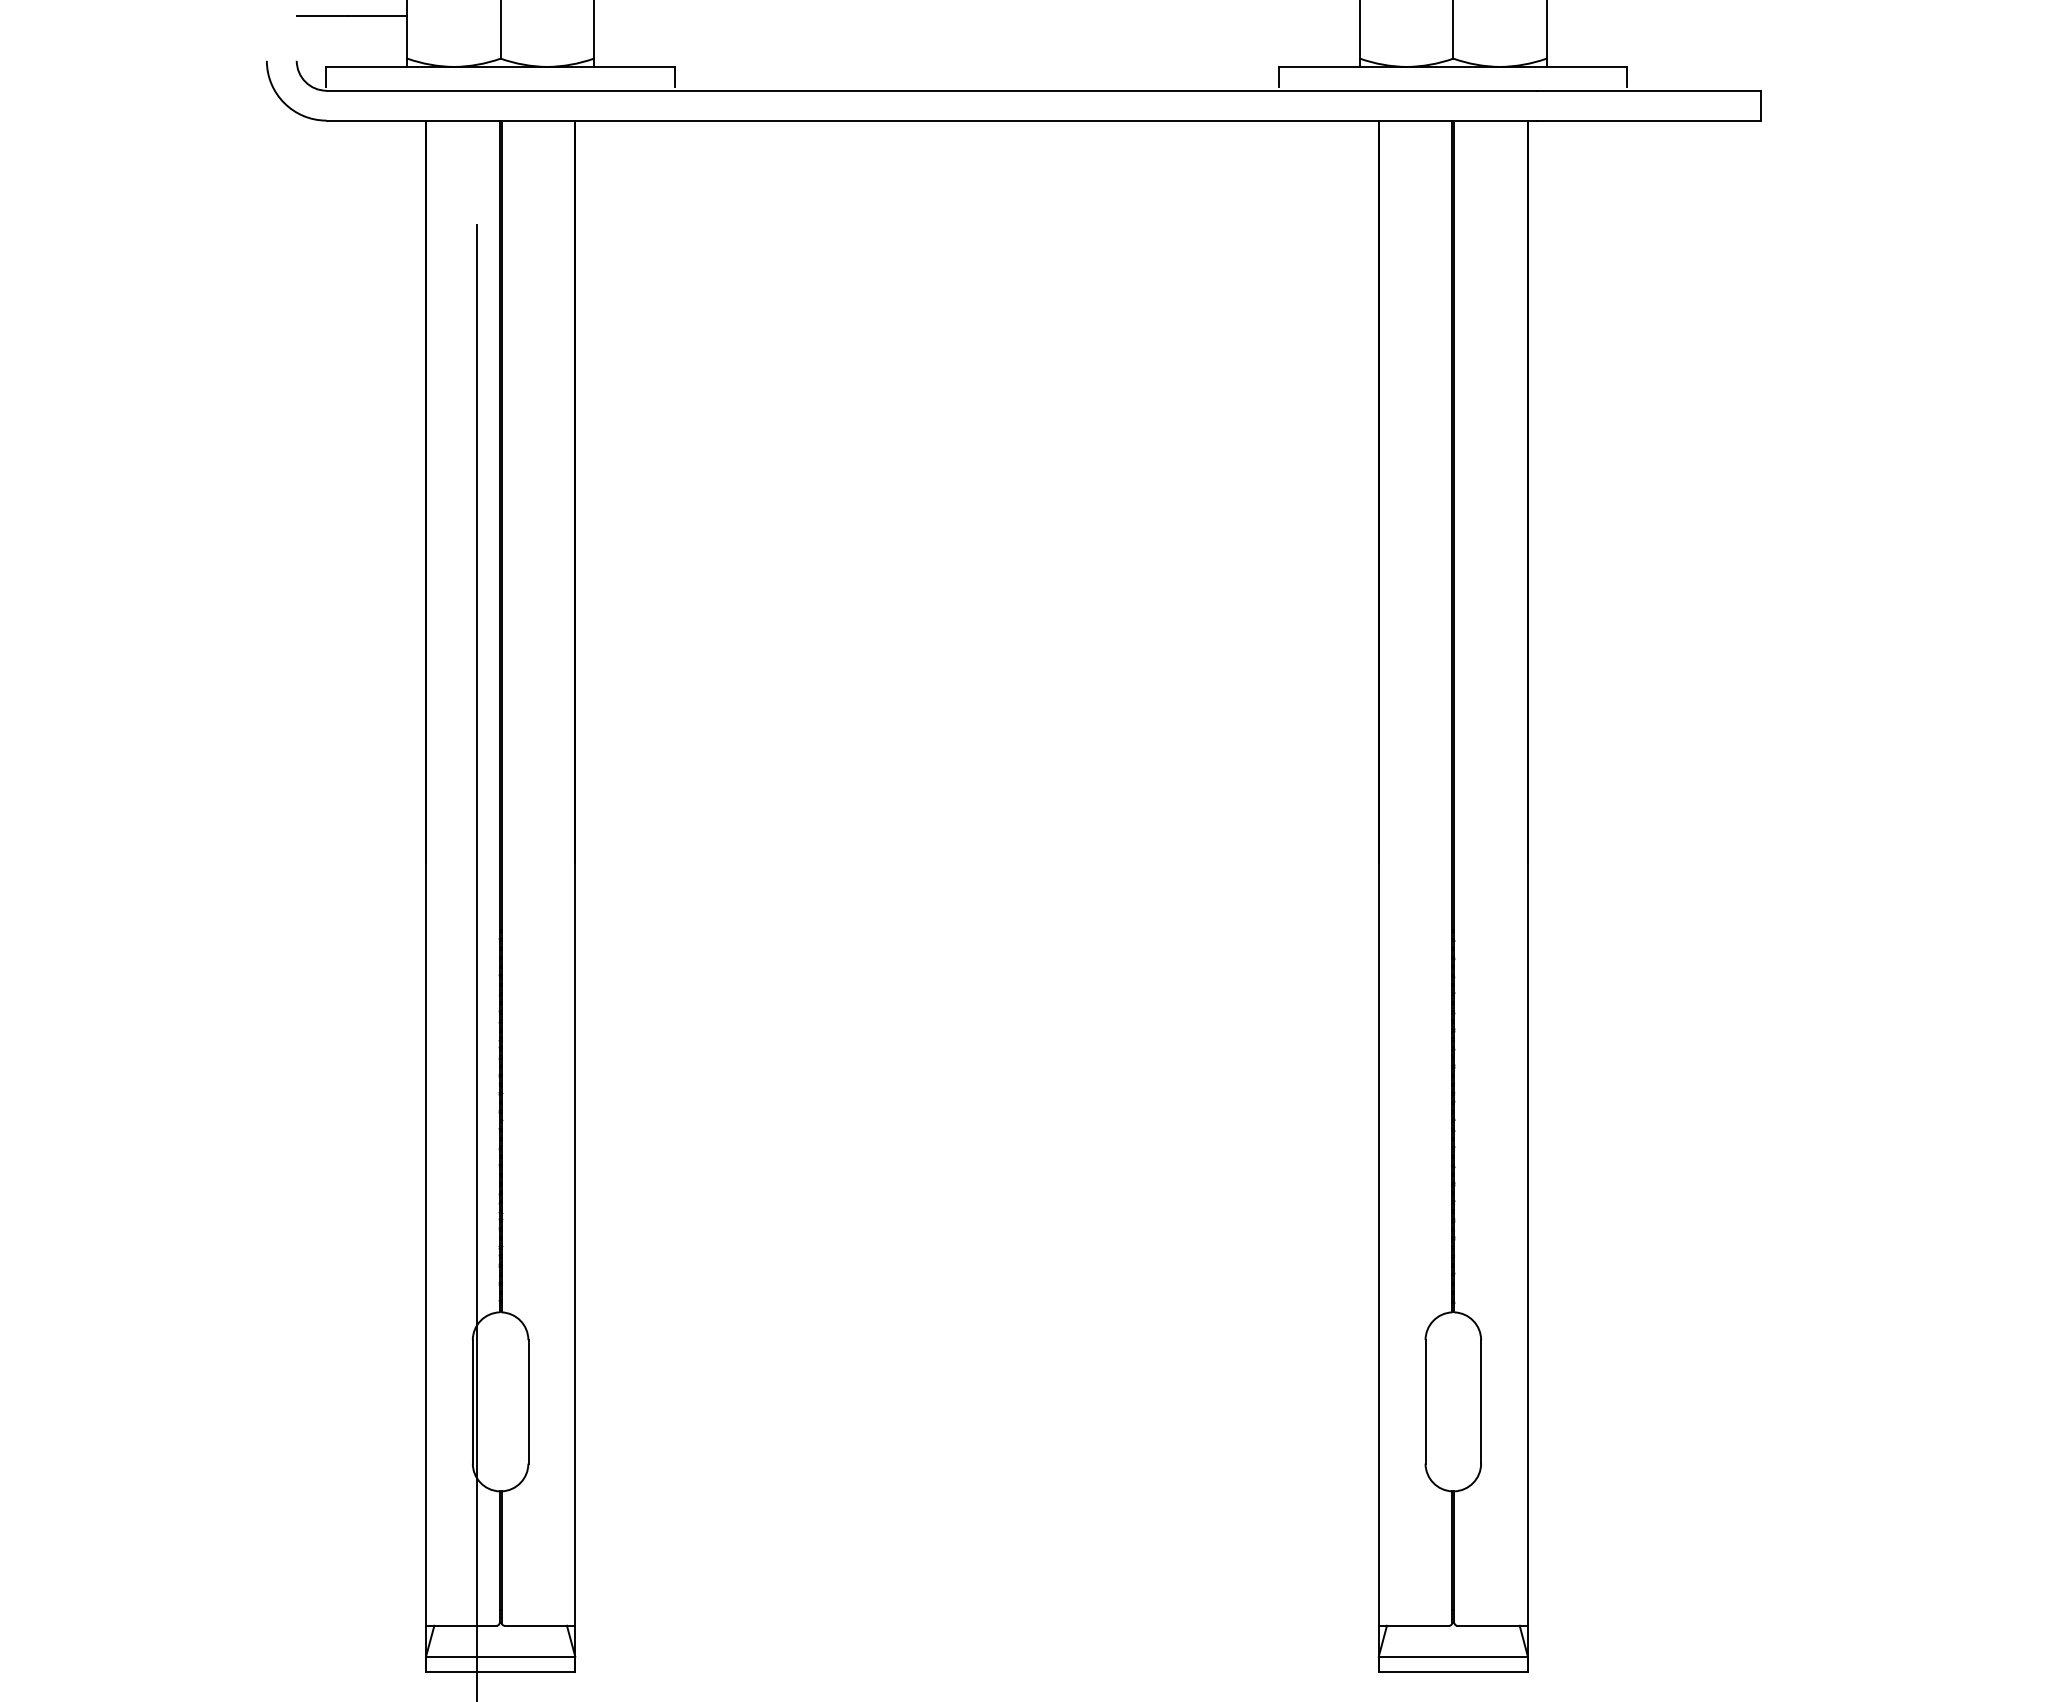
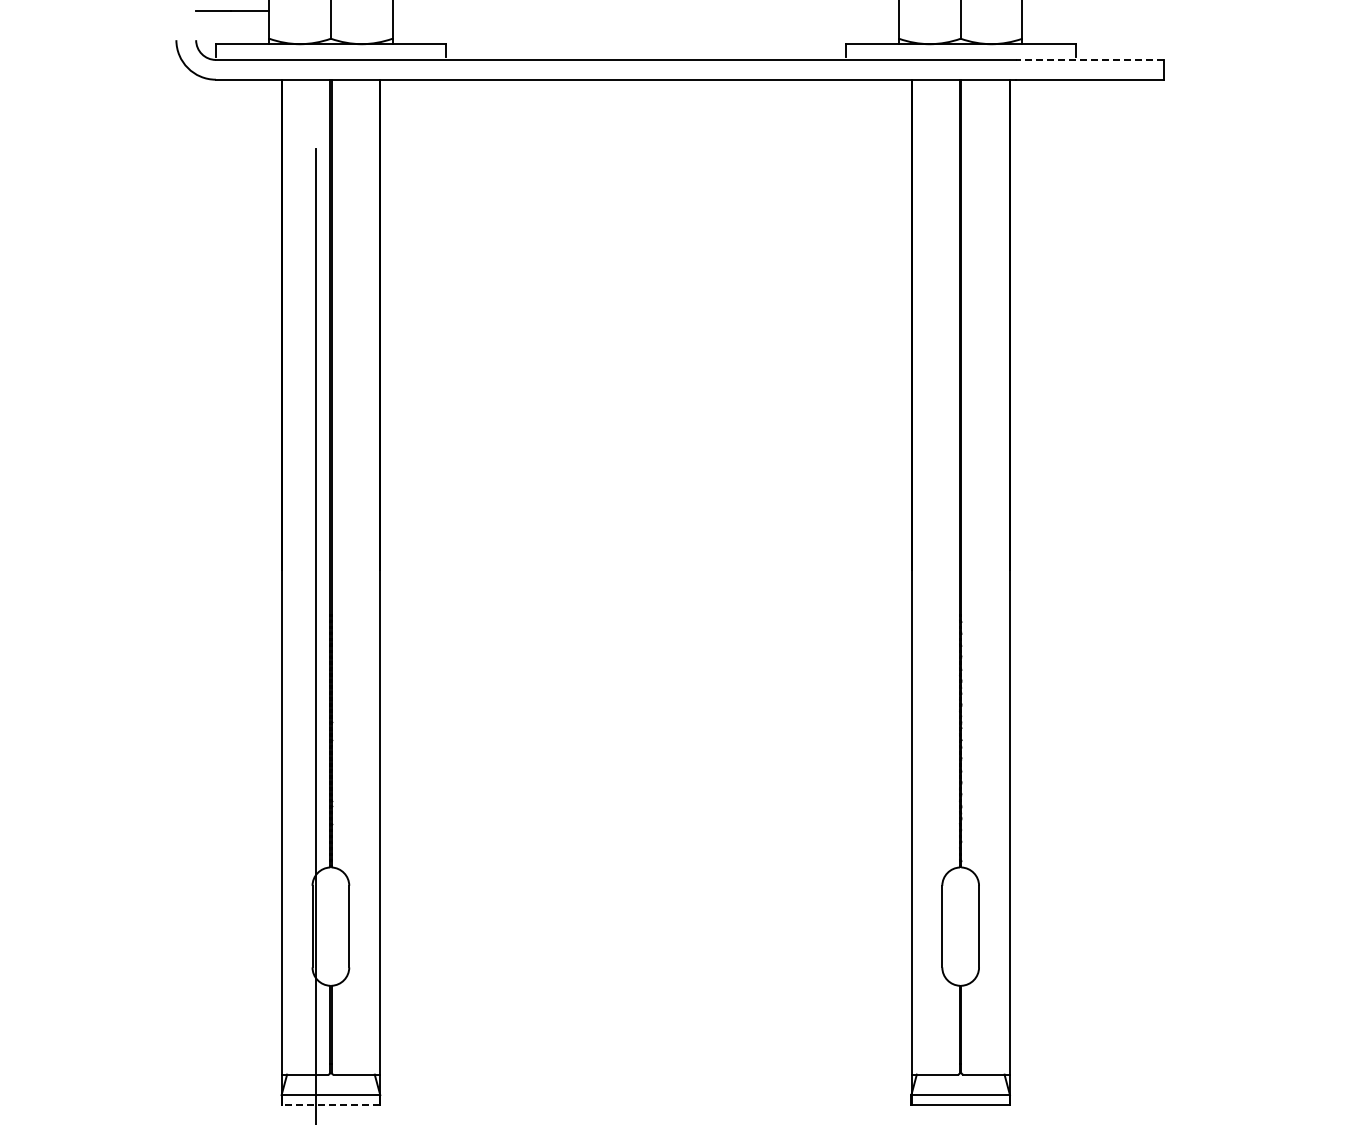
line: (1648, 90) -> (1089, 59), solid -> dashed
line: (499, 1670) -> (330, 1104), solid -> dashed

